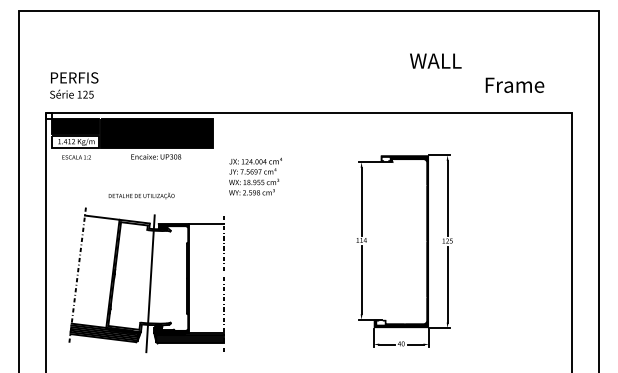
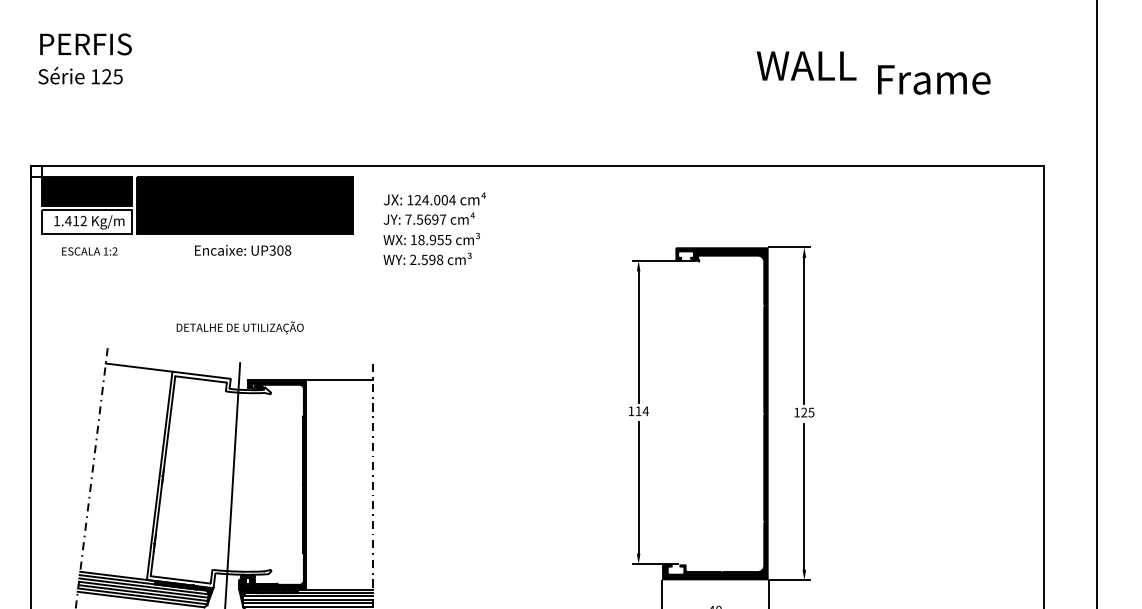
text: (435, 60) -> (806, 64), moved
text: (514, 84) -> (933, 78), moved
text: (74, 85) -> (85, 59), moved
text: (255, 176) -> (434, 228), moved
text: (141, 195) -> (239, 326), moved

